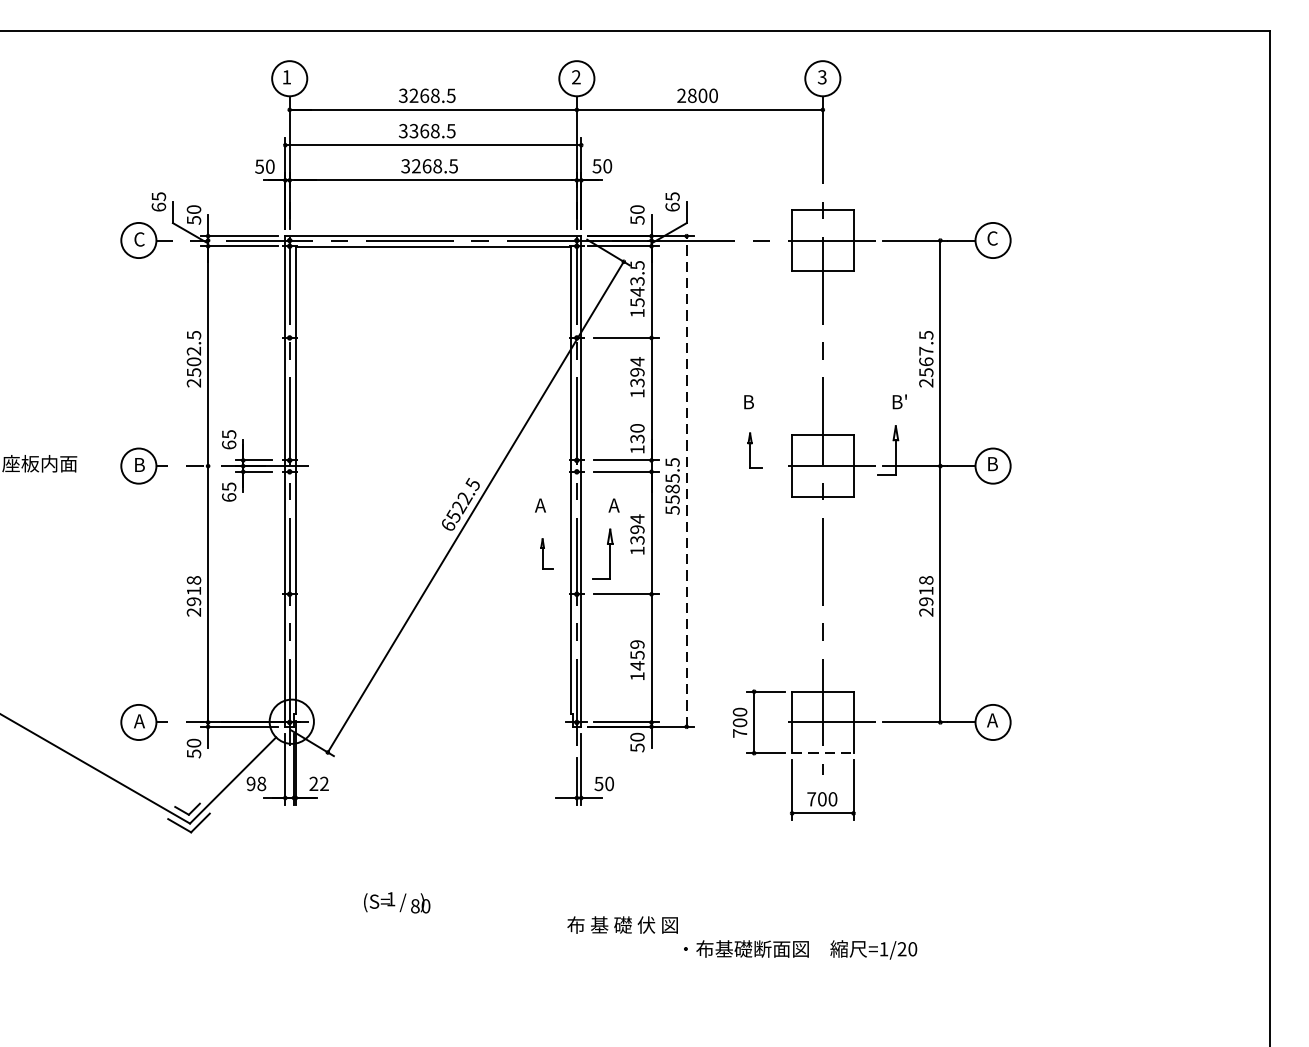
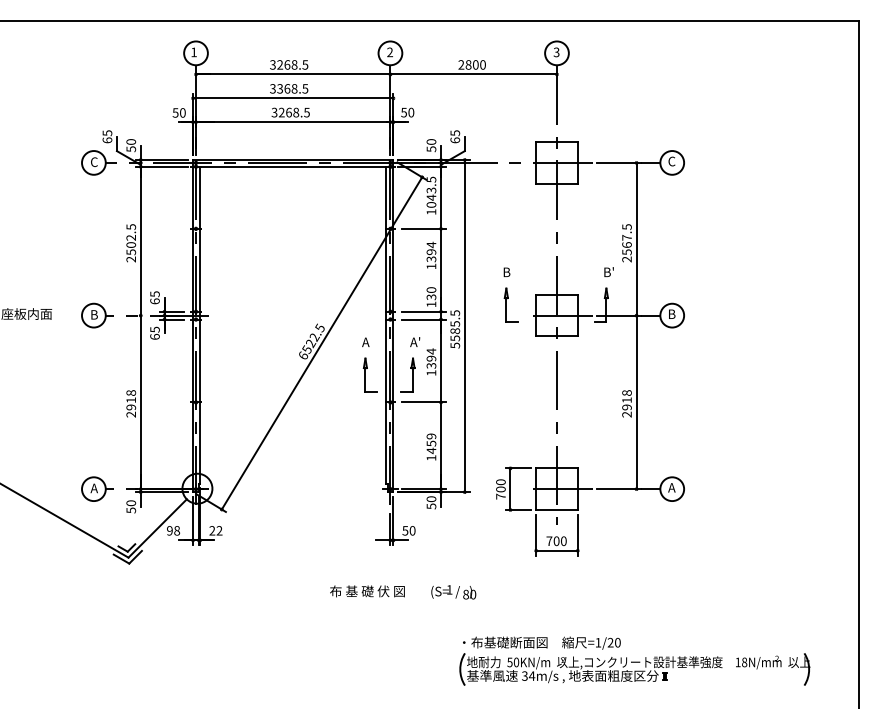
text: (637, 301) -> (431, 204), 1543.5 -> 1043.5
part: (754, 449) -> (510, 304), size x1.43
line: (686, 480) -> (464, 325), dashed -> solid
text: (613, 505) -> (415, 342), A -> A'
part: (545, 553) -> (369, 374), size x1.67
line: (822, 753) -> (556, 510), dashed -> solid
text: (396, 903) -> (453, 592), moved
text: (622, 925) -> (367, 591), moved
part: (937, 988) -> (634, 669), added

